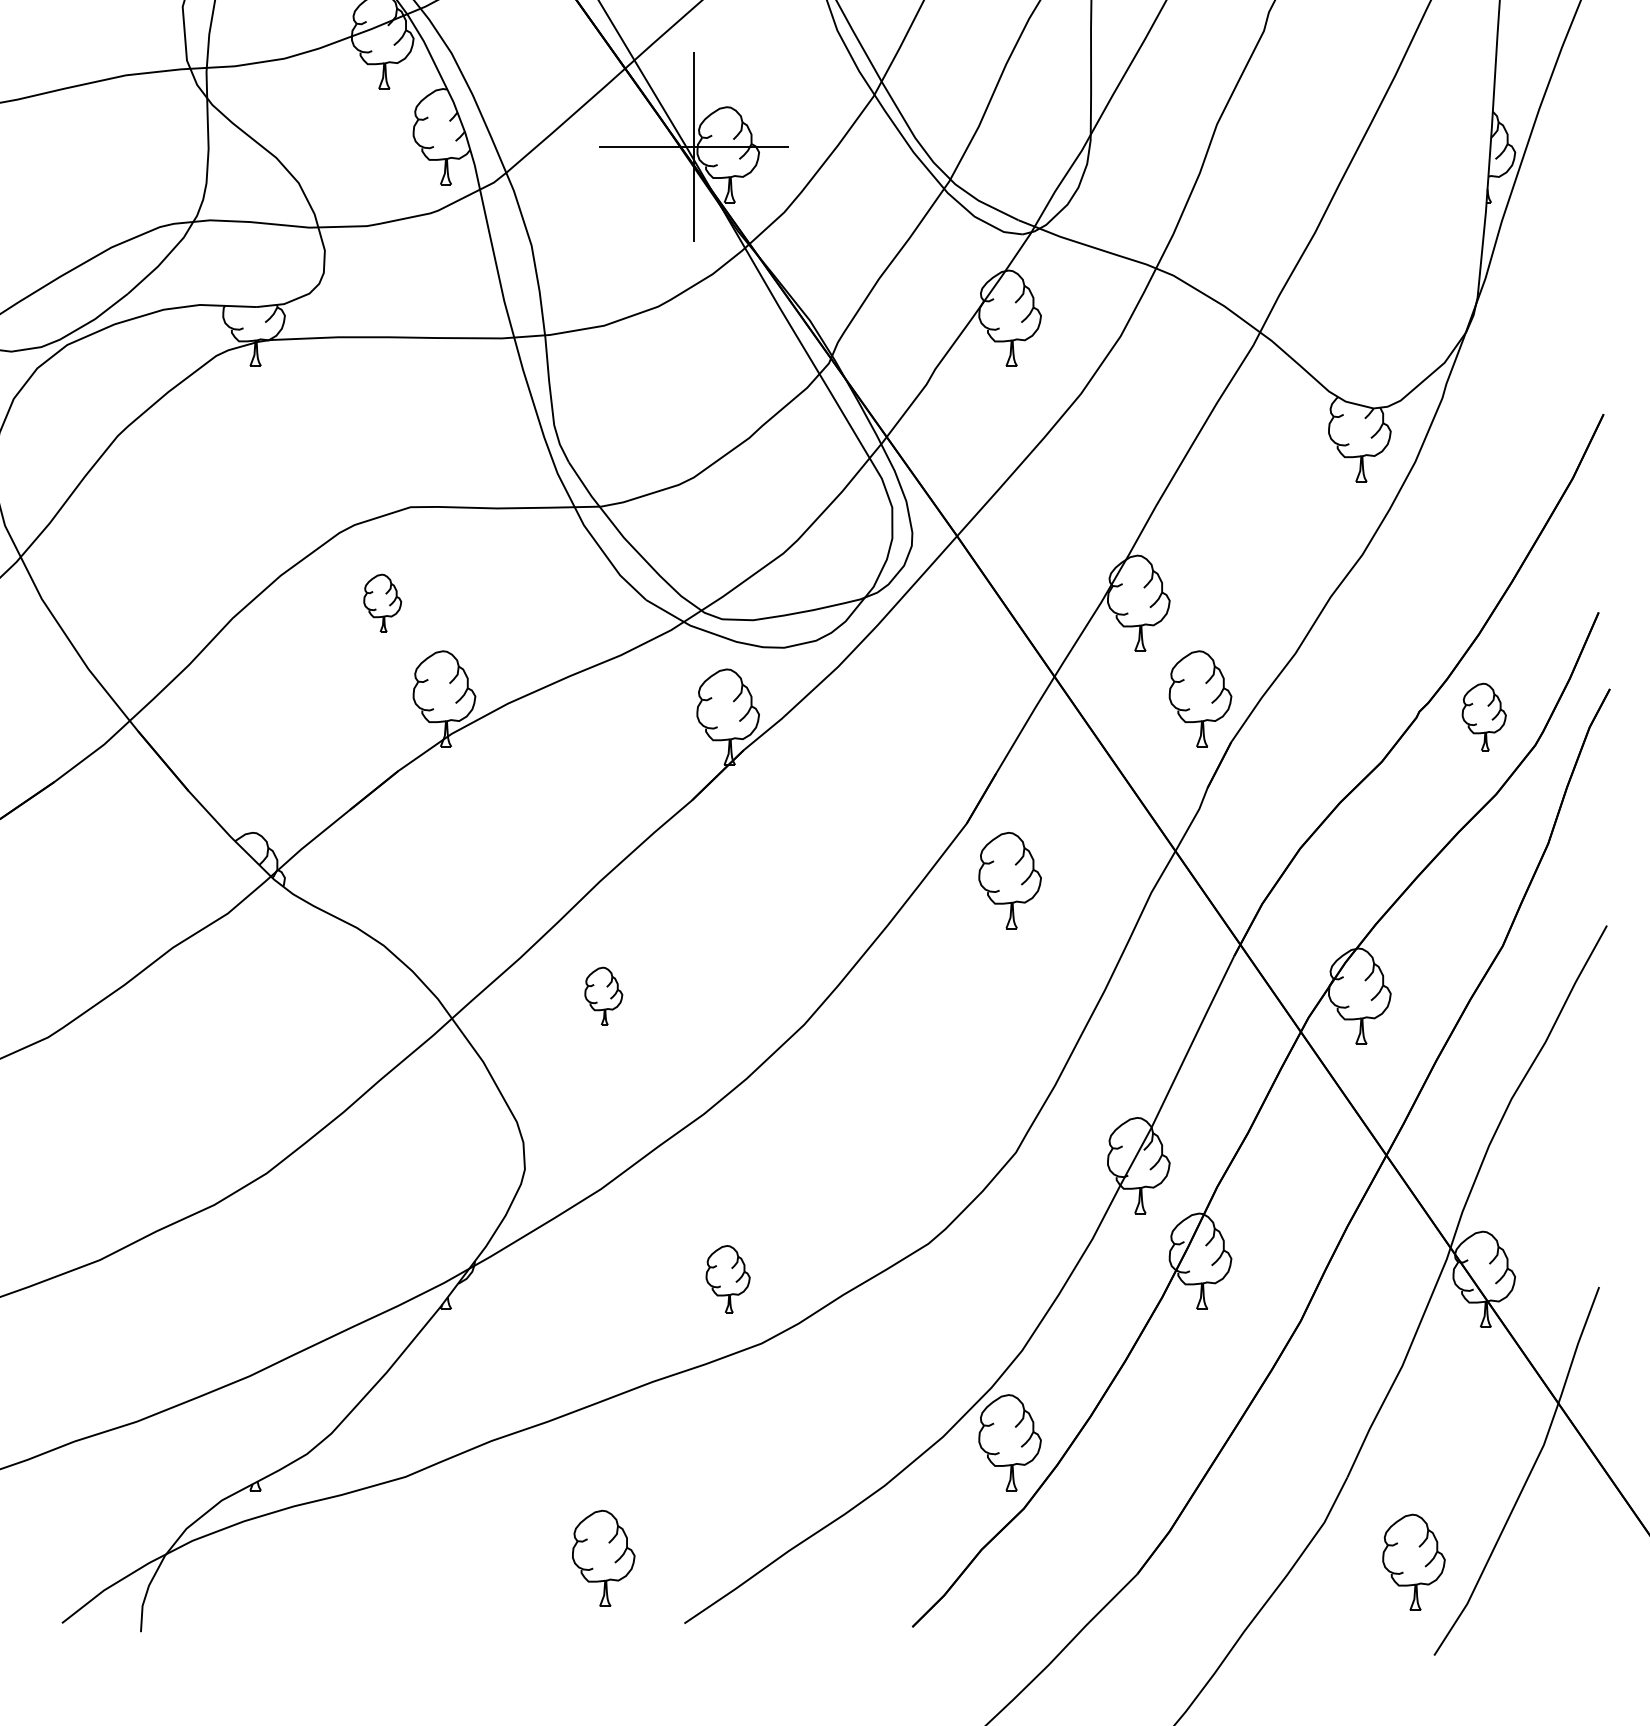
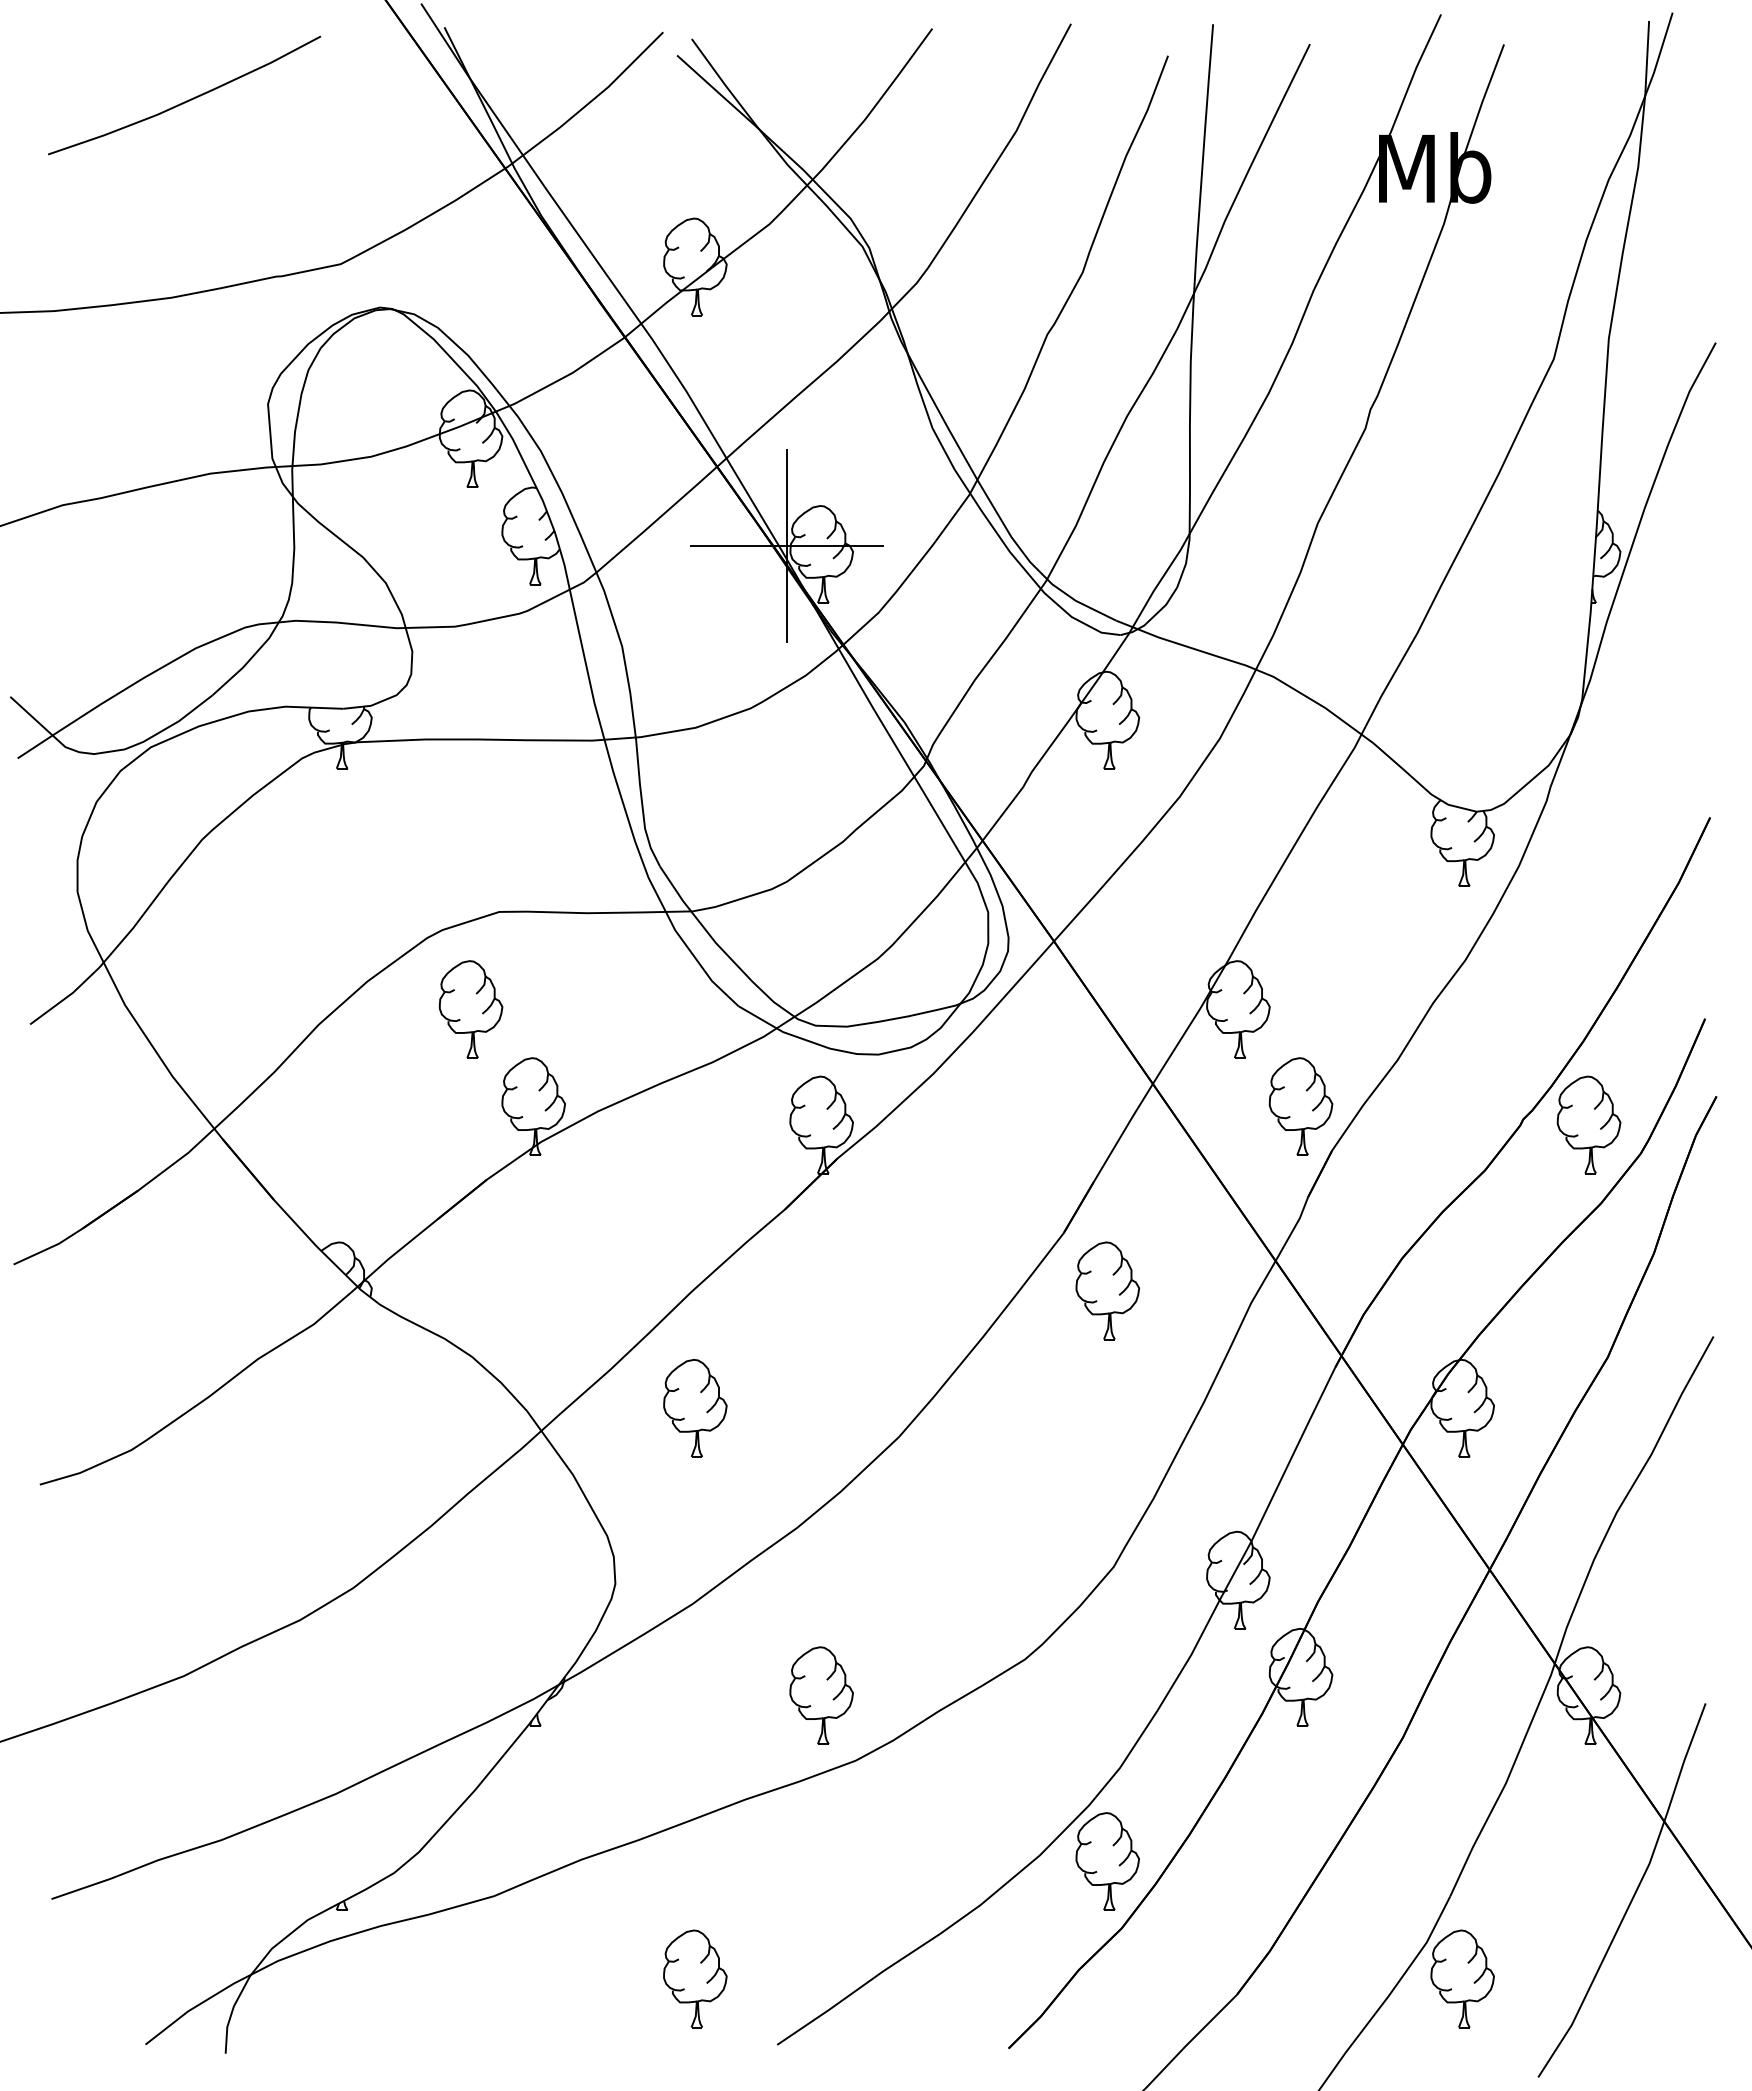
part: (382, 603) -> (470, 1009), size x1.67
part: (1483, 716) -> (1588, 1124), size x1.43
part: (603, 996) -> (695, 1408), size x1.67
part: (728, 1279) -> (821, 1695), size x1.43
part: (1413, 1562) -> (1462, 1978), moved

